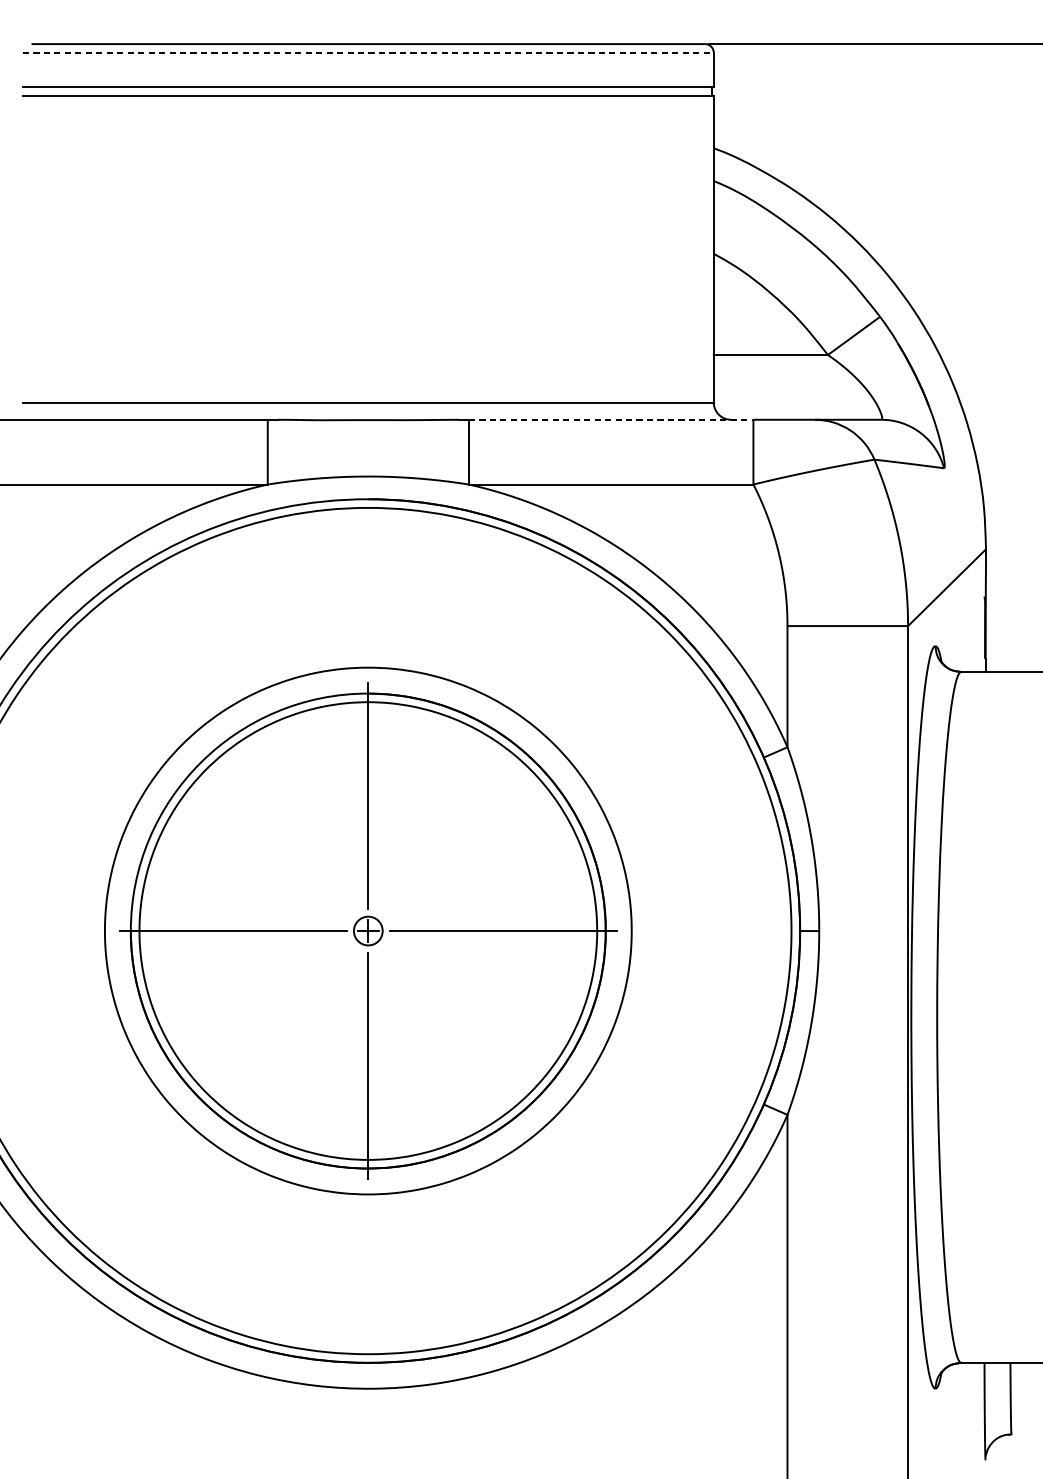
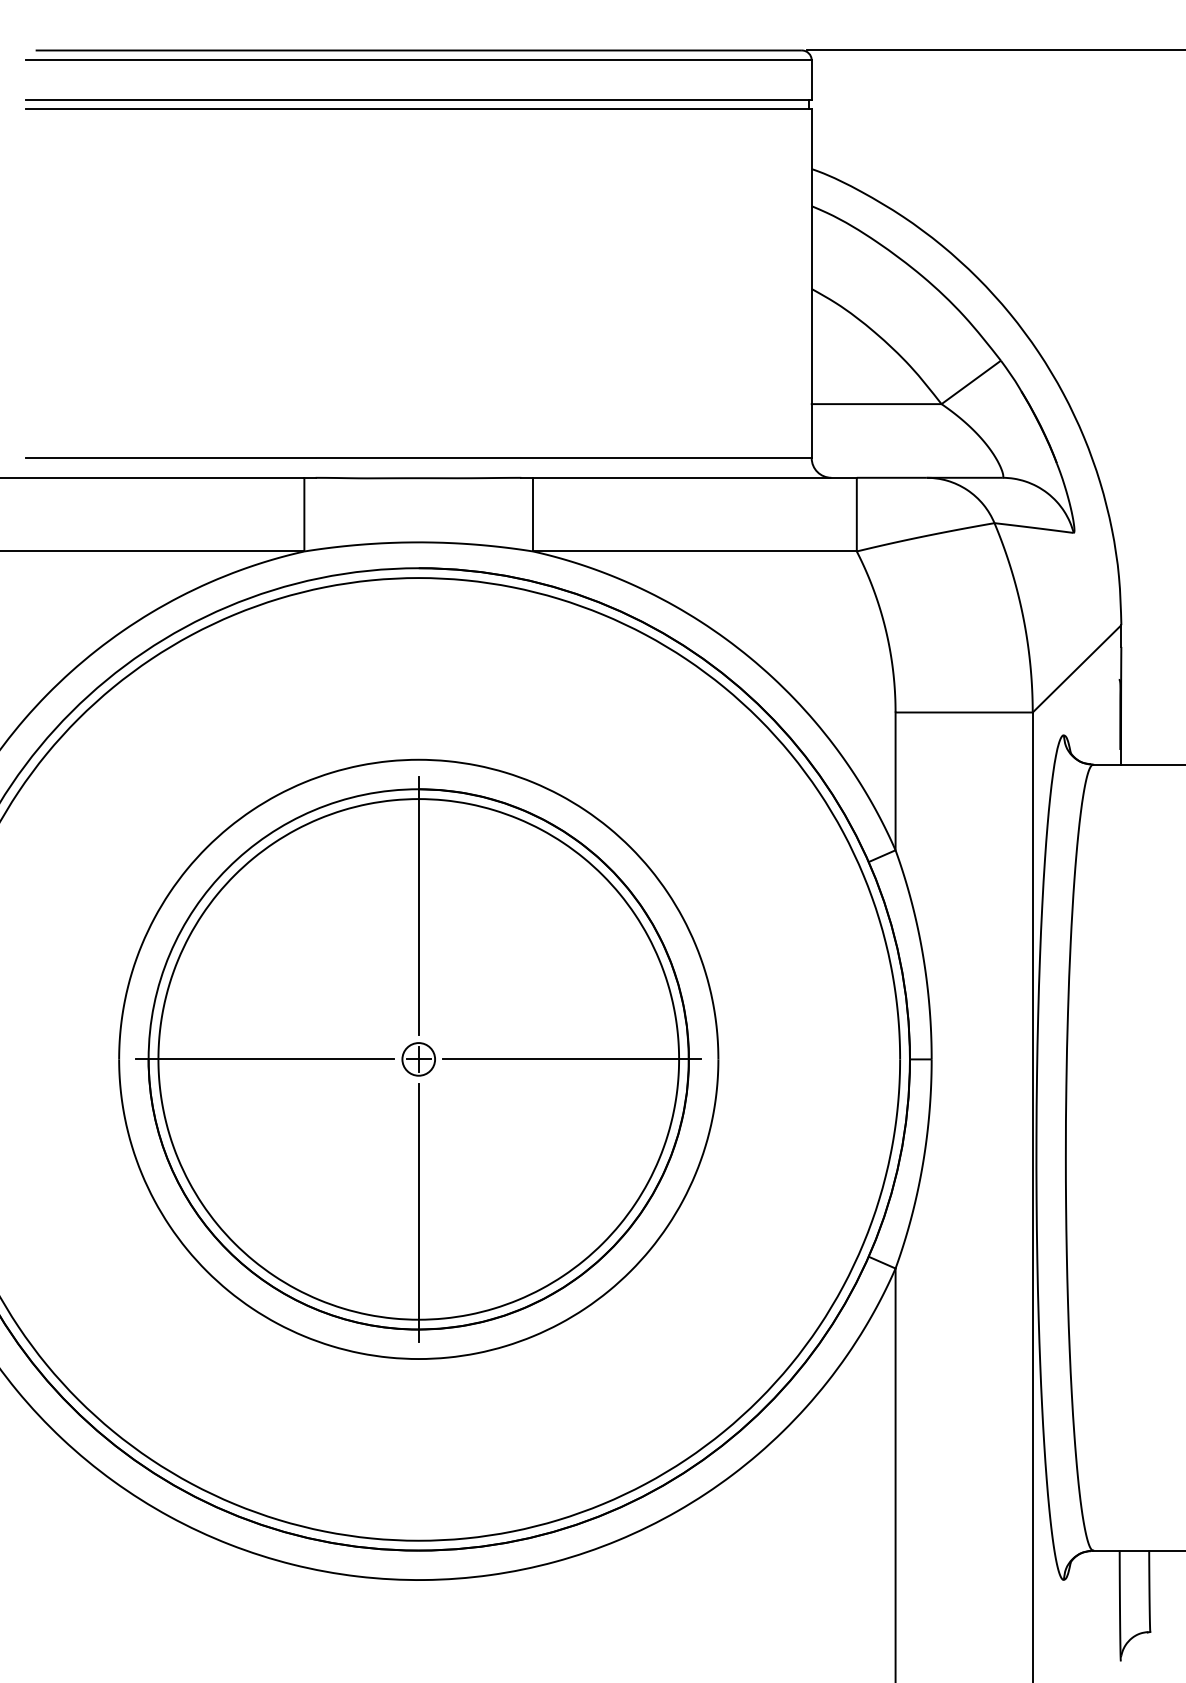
line: (368, 52) -> (418, 60), dashed -> solid
line: (610, 419) -> (694, 477), dashed -> solid

